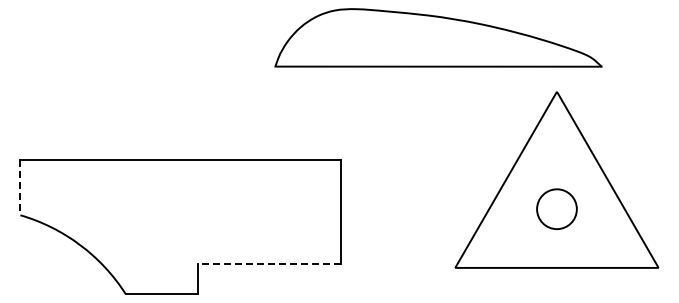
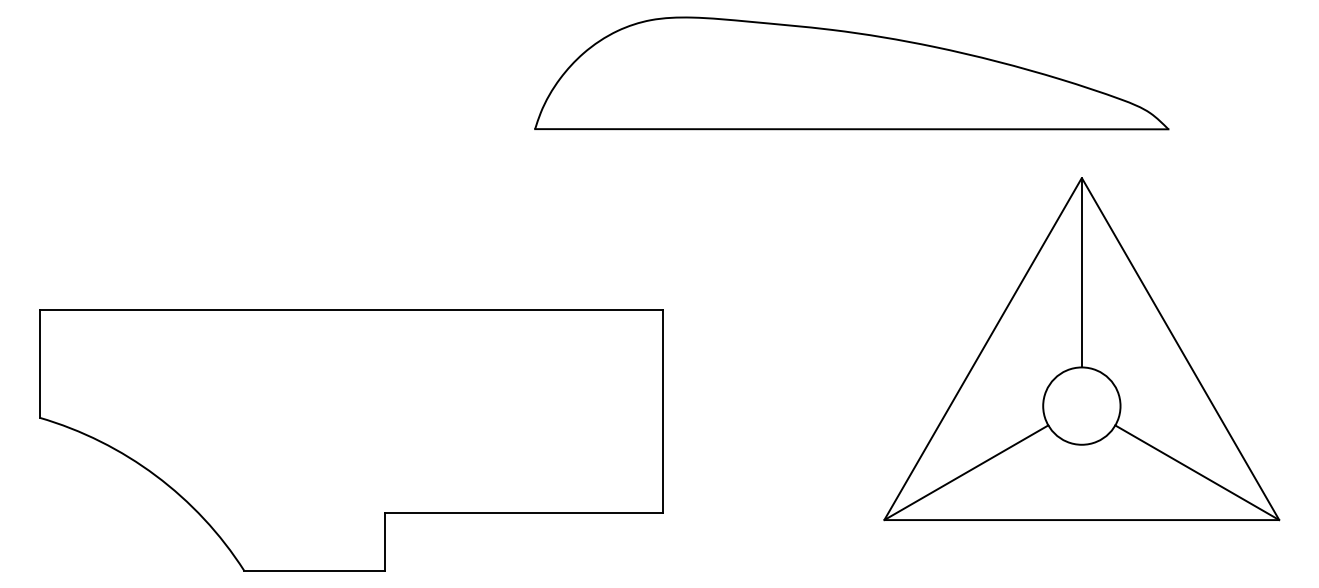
line: (556, 140) -> (1080, 272), added
line: (20, 187) -> (39, 363), dashed -> solid
line: (497, 243) -> (966, 472), added
line: (616, 243) -> (1197, 472), added
line: (269, 264) -> (523, 513), dashed -> solid

